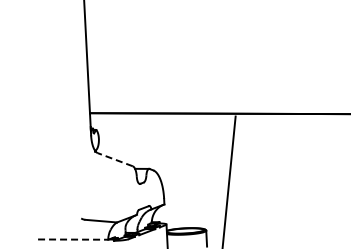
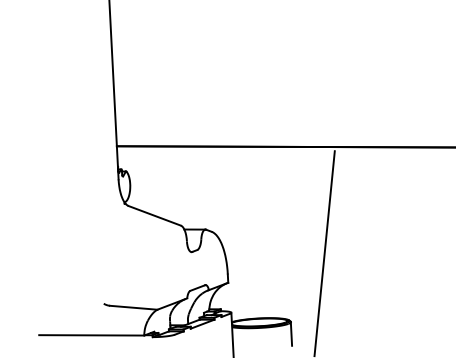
line: (115, 159) -> (155, 215), dashed -> solid
line: (73, 239) -> (92, 335), dashed -> solid

